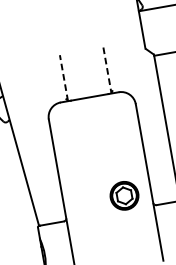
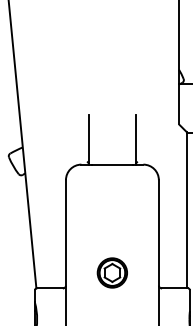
line: (107, 70) -> (135, 140), dashed -> solid
line: (64, 78) -> (89, 140), dashed -> solid
part: (123, 195) -> (111, 272), moved

